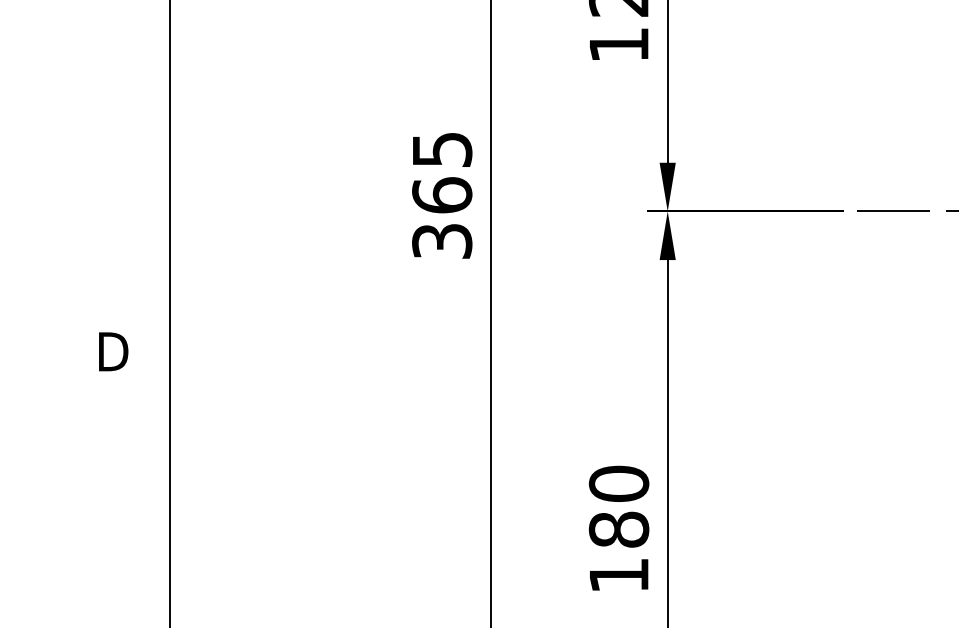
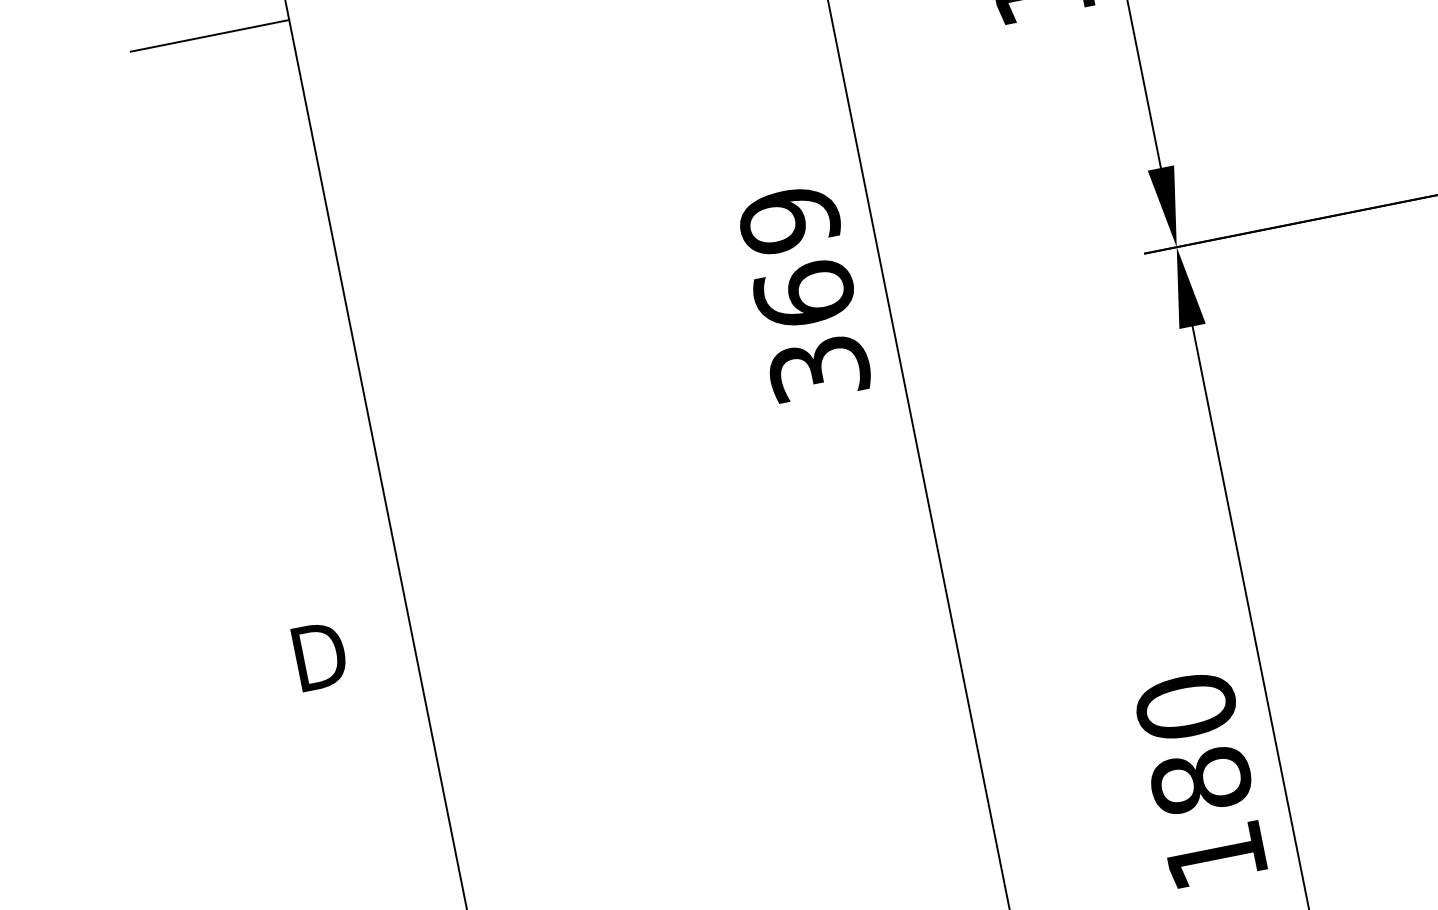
text: (442, 149) -> (789, 219), 365 -> 369

